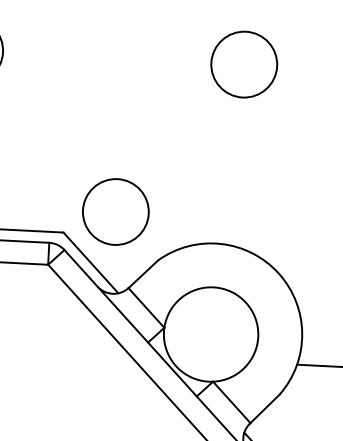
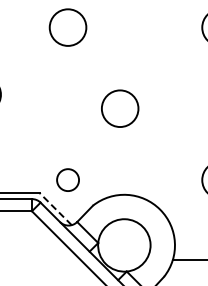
circle: (244, 64) -> (120, 108), moved
circle: (114, 210) -> (67, 179), size x0.6
line: (90, 263) -> (55, 209), solid -> dashed

